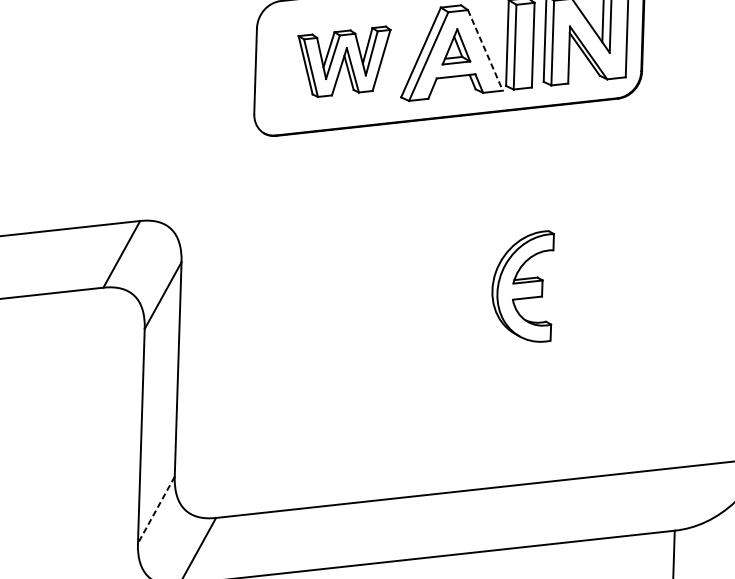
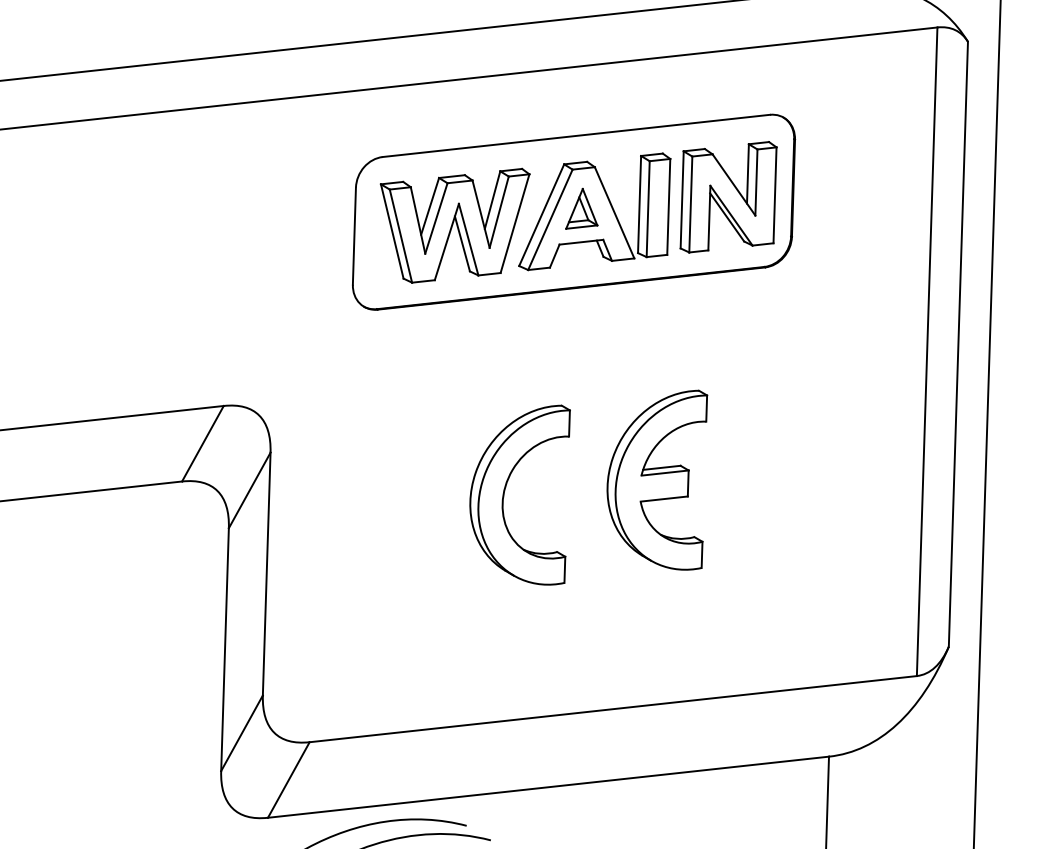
line: (485, 50) -> (614, 212), dashed -> solid
part: (344, 61) -> (454, 225), size x1.43
part: (523, 285) -> (657, 479), size x1.43
part: (389, 295) -> (505, 490), added
line: (155, 510) -> (241, 733), dashed -> solid

